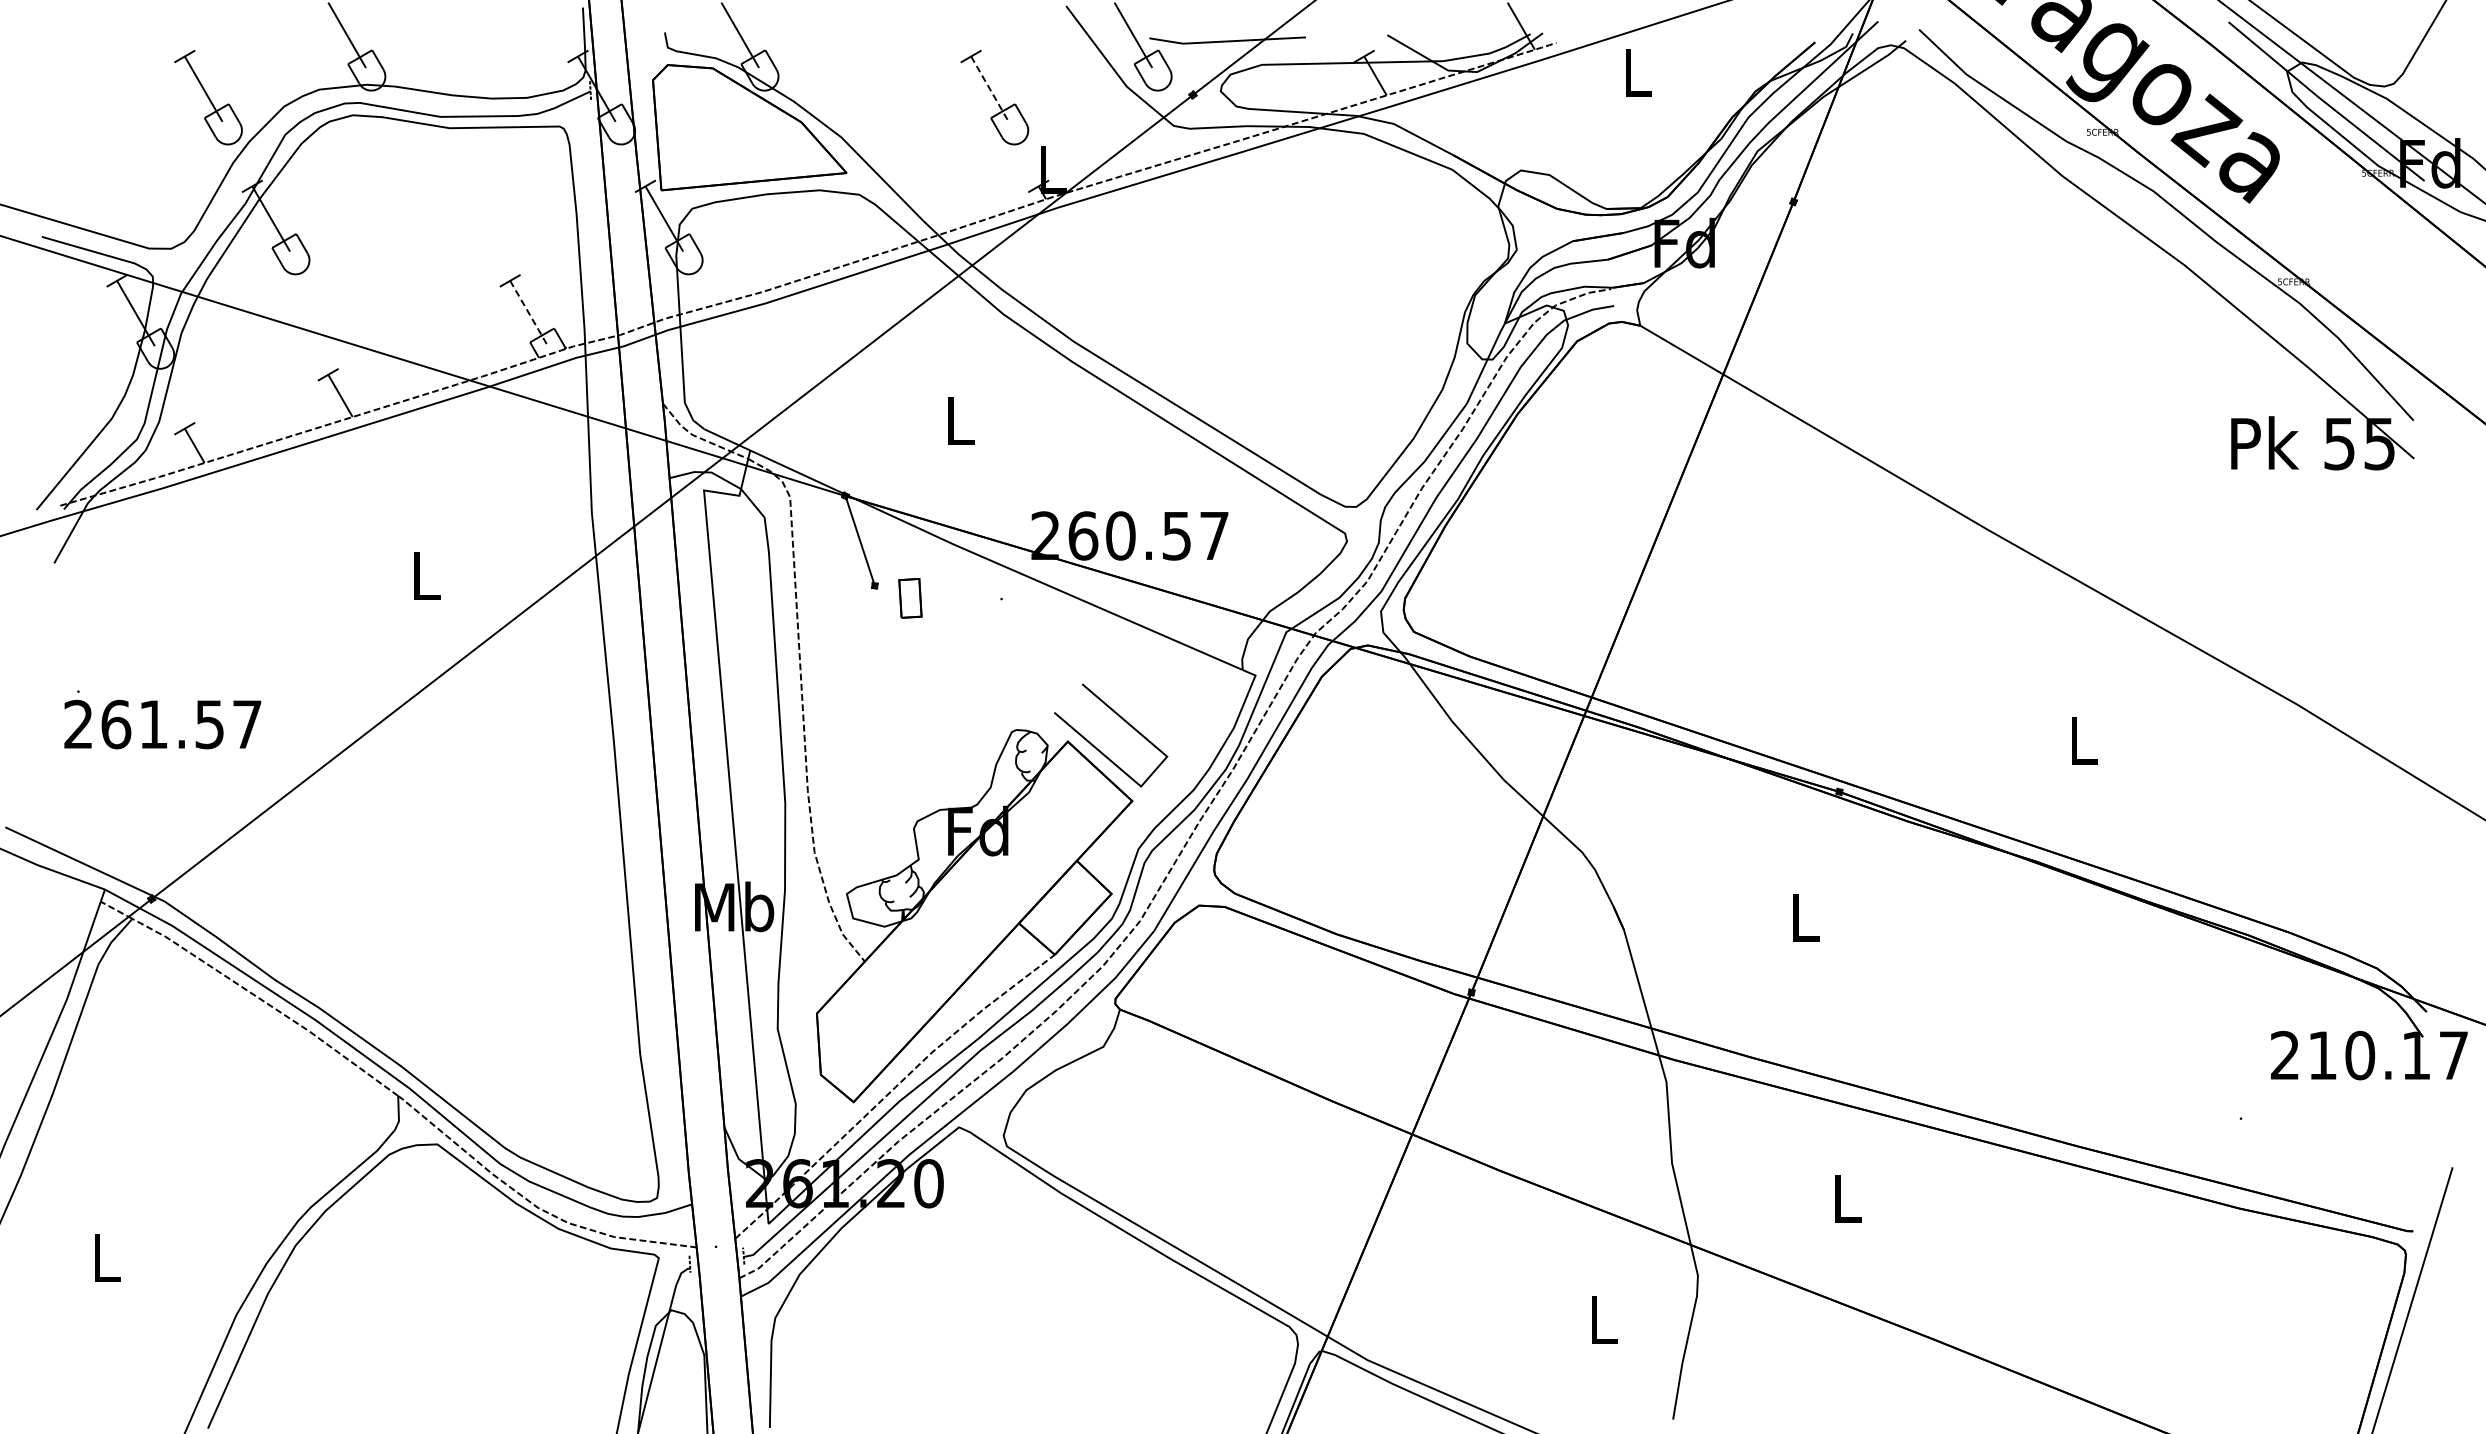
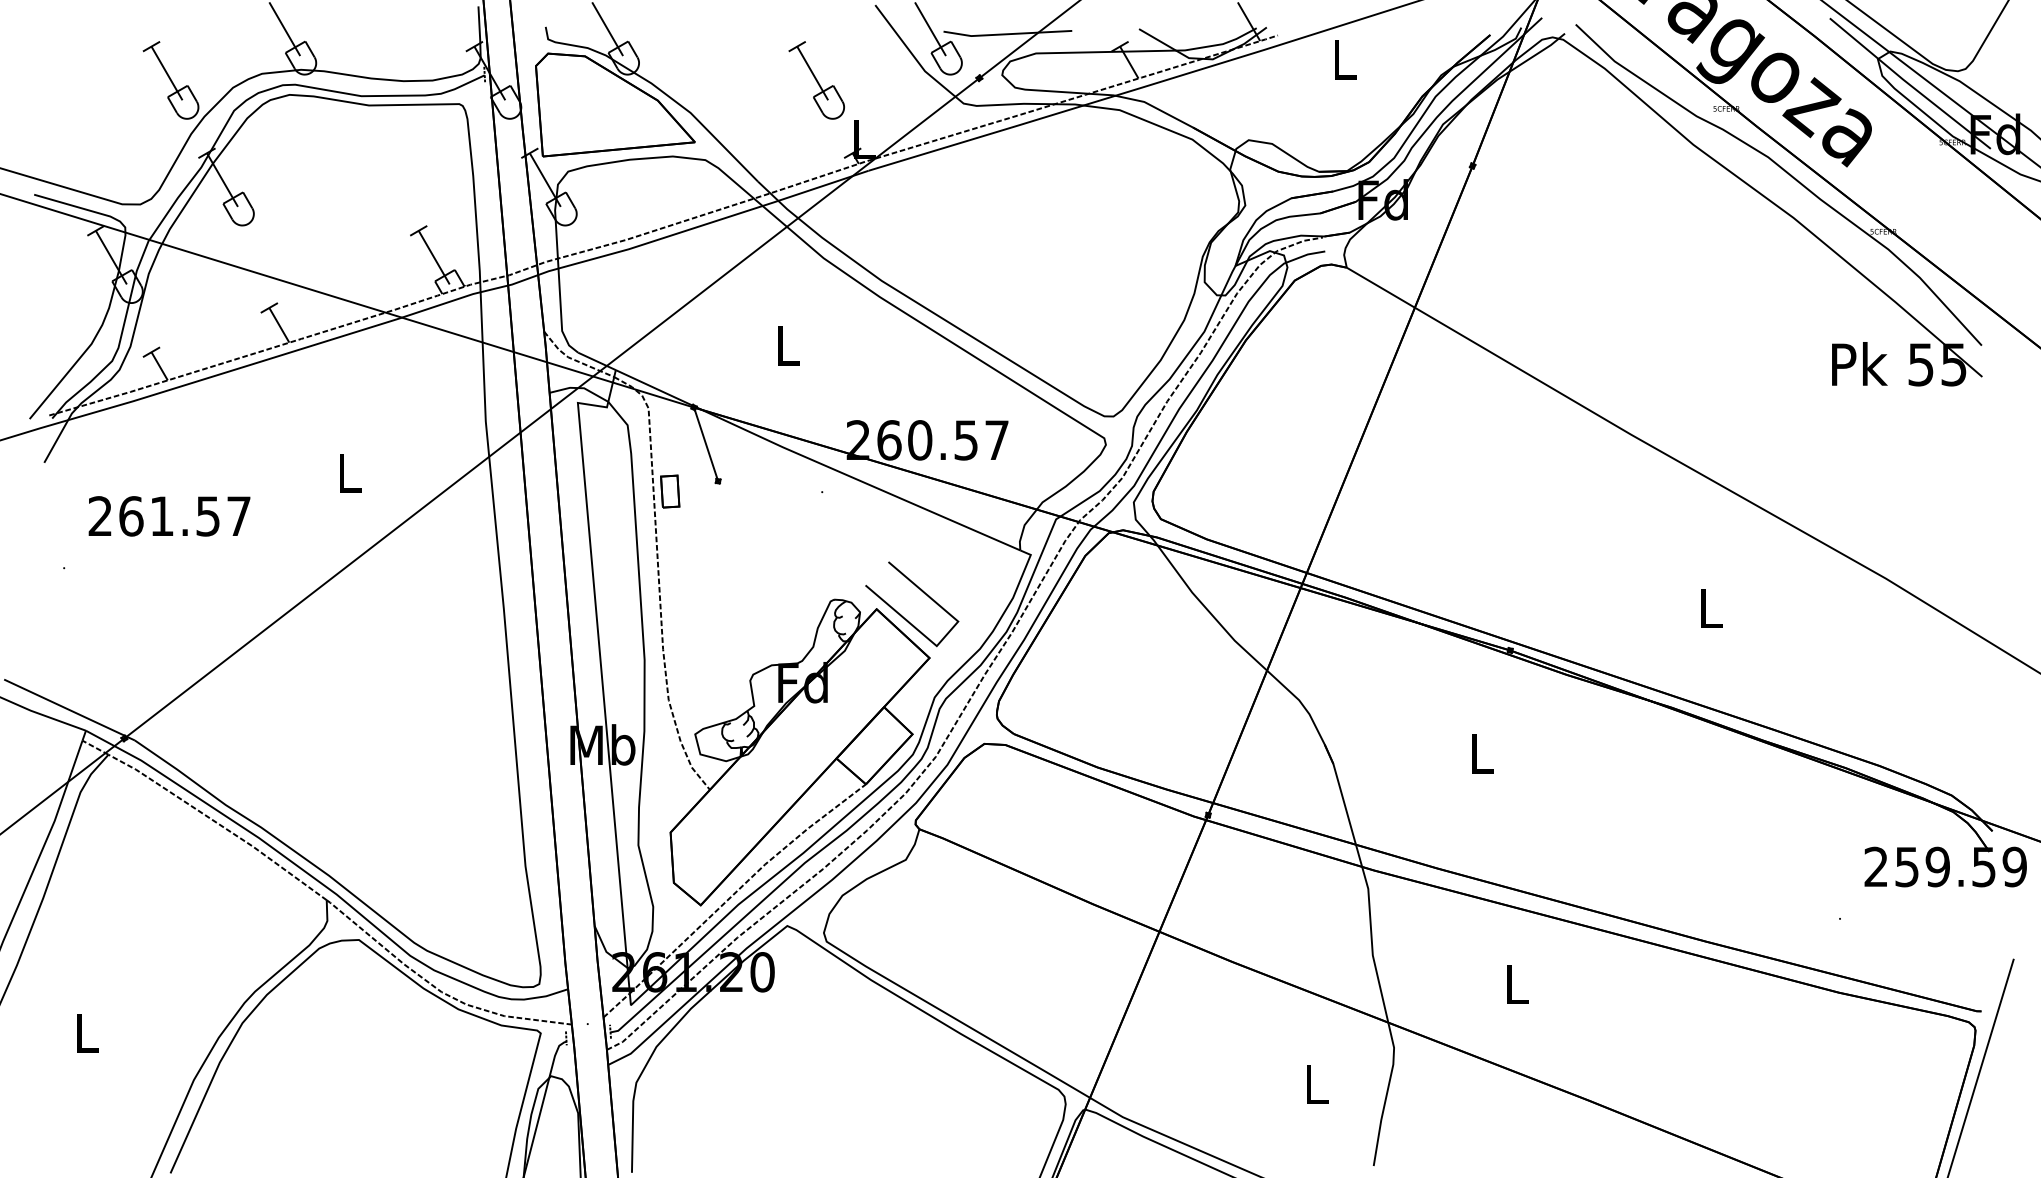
line: (989, 89) -> (812, 73), dashed -> solid
line: (529, 313) -> (434, 257), dashed -> solid
part: (910, 598) -> (670, 491), moved
text: (162, 724) -> (169, 516), moved
text: (2388, 1055) -> (1961, 866), 210.17 -> 259.59

